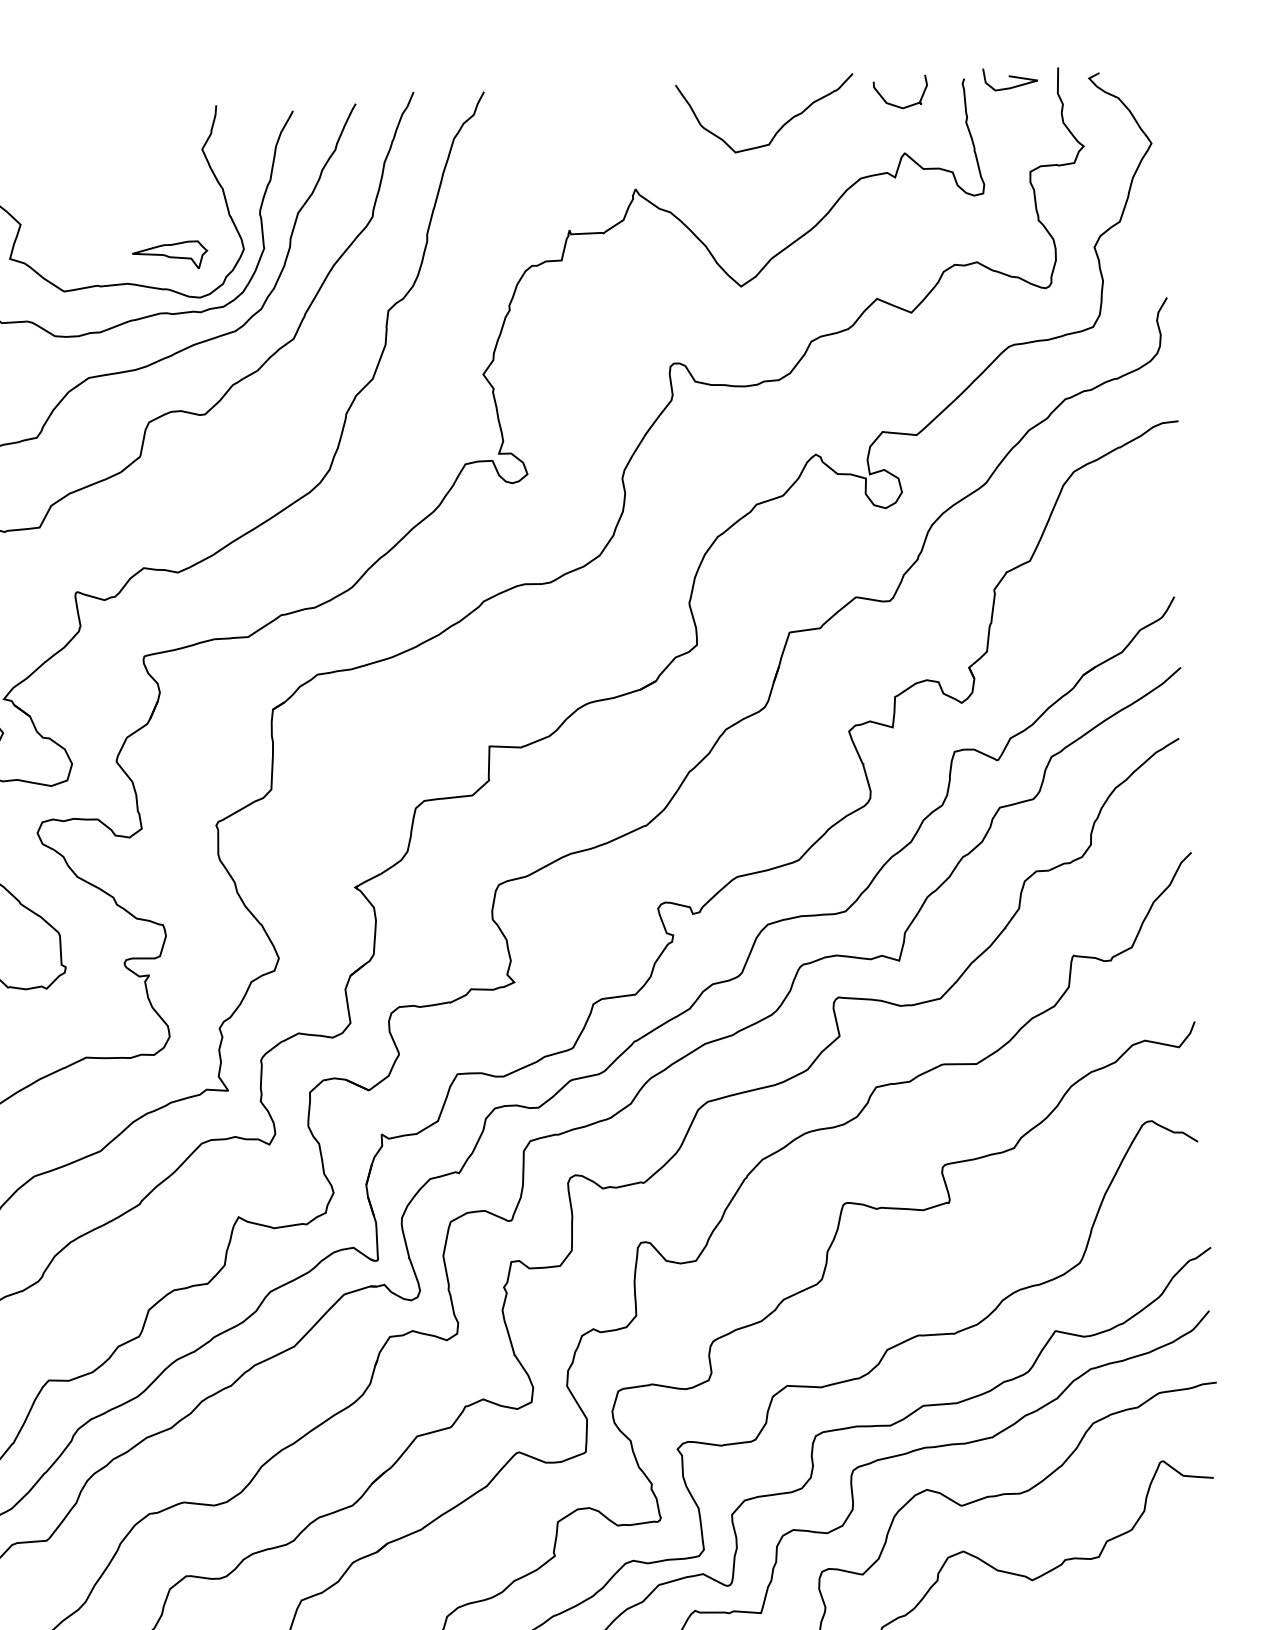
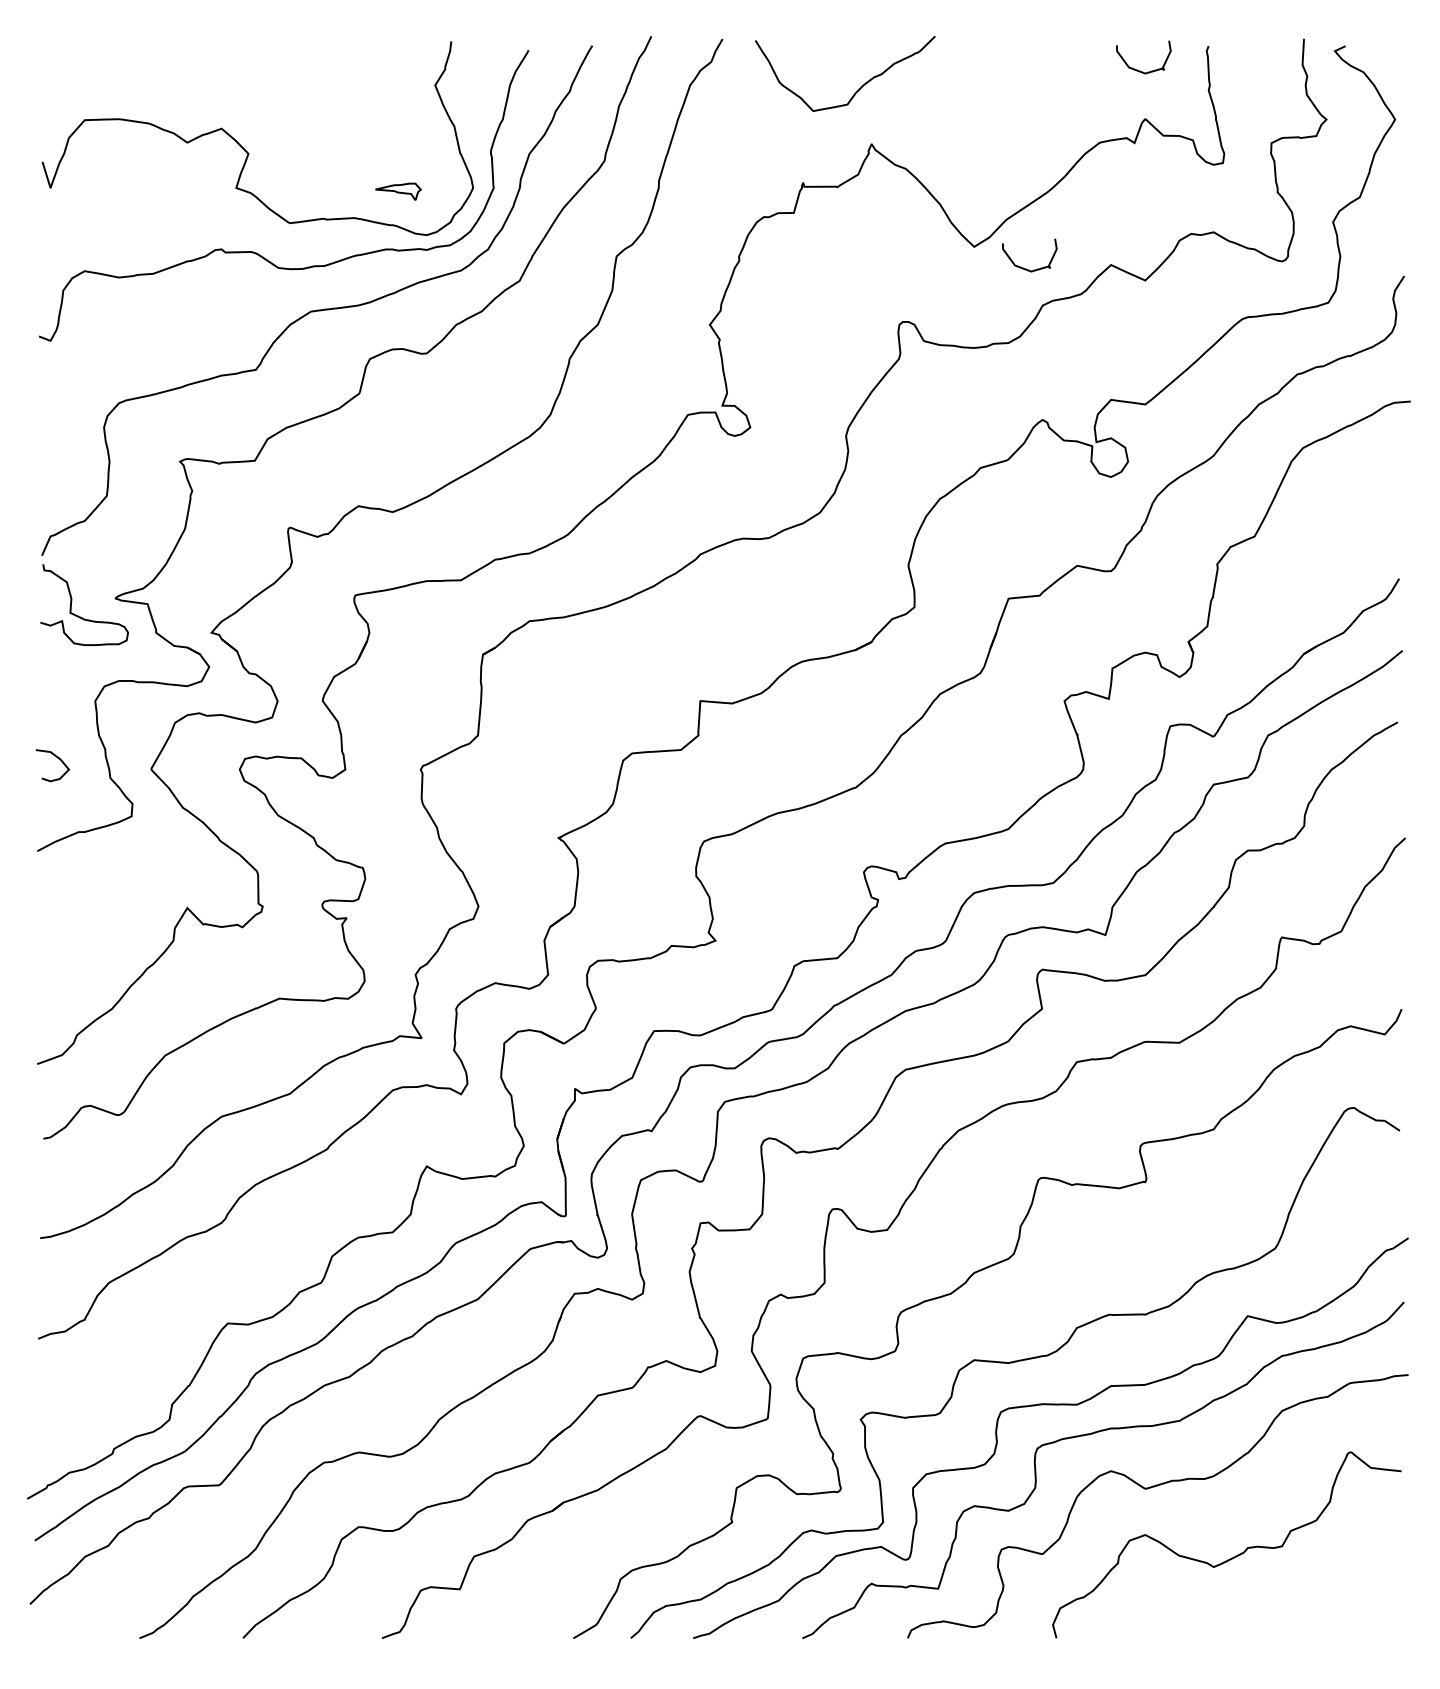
curve: (1010, 77) -> (1255, 46), removed
curve: (781, 126) -> (860, 86), moved
part: (170, 255) -> (398, 191), size x0.6
curve: (793, 305) -> (1026, 268), added

